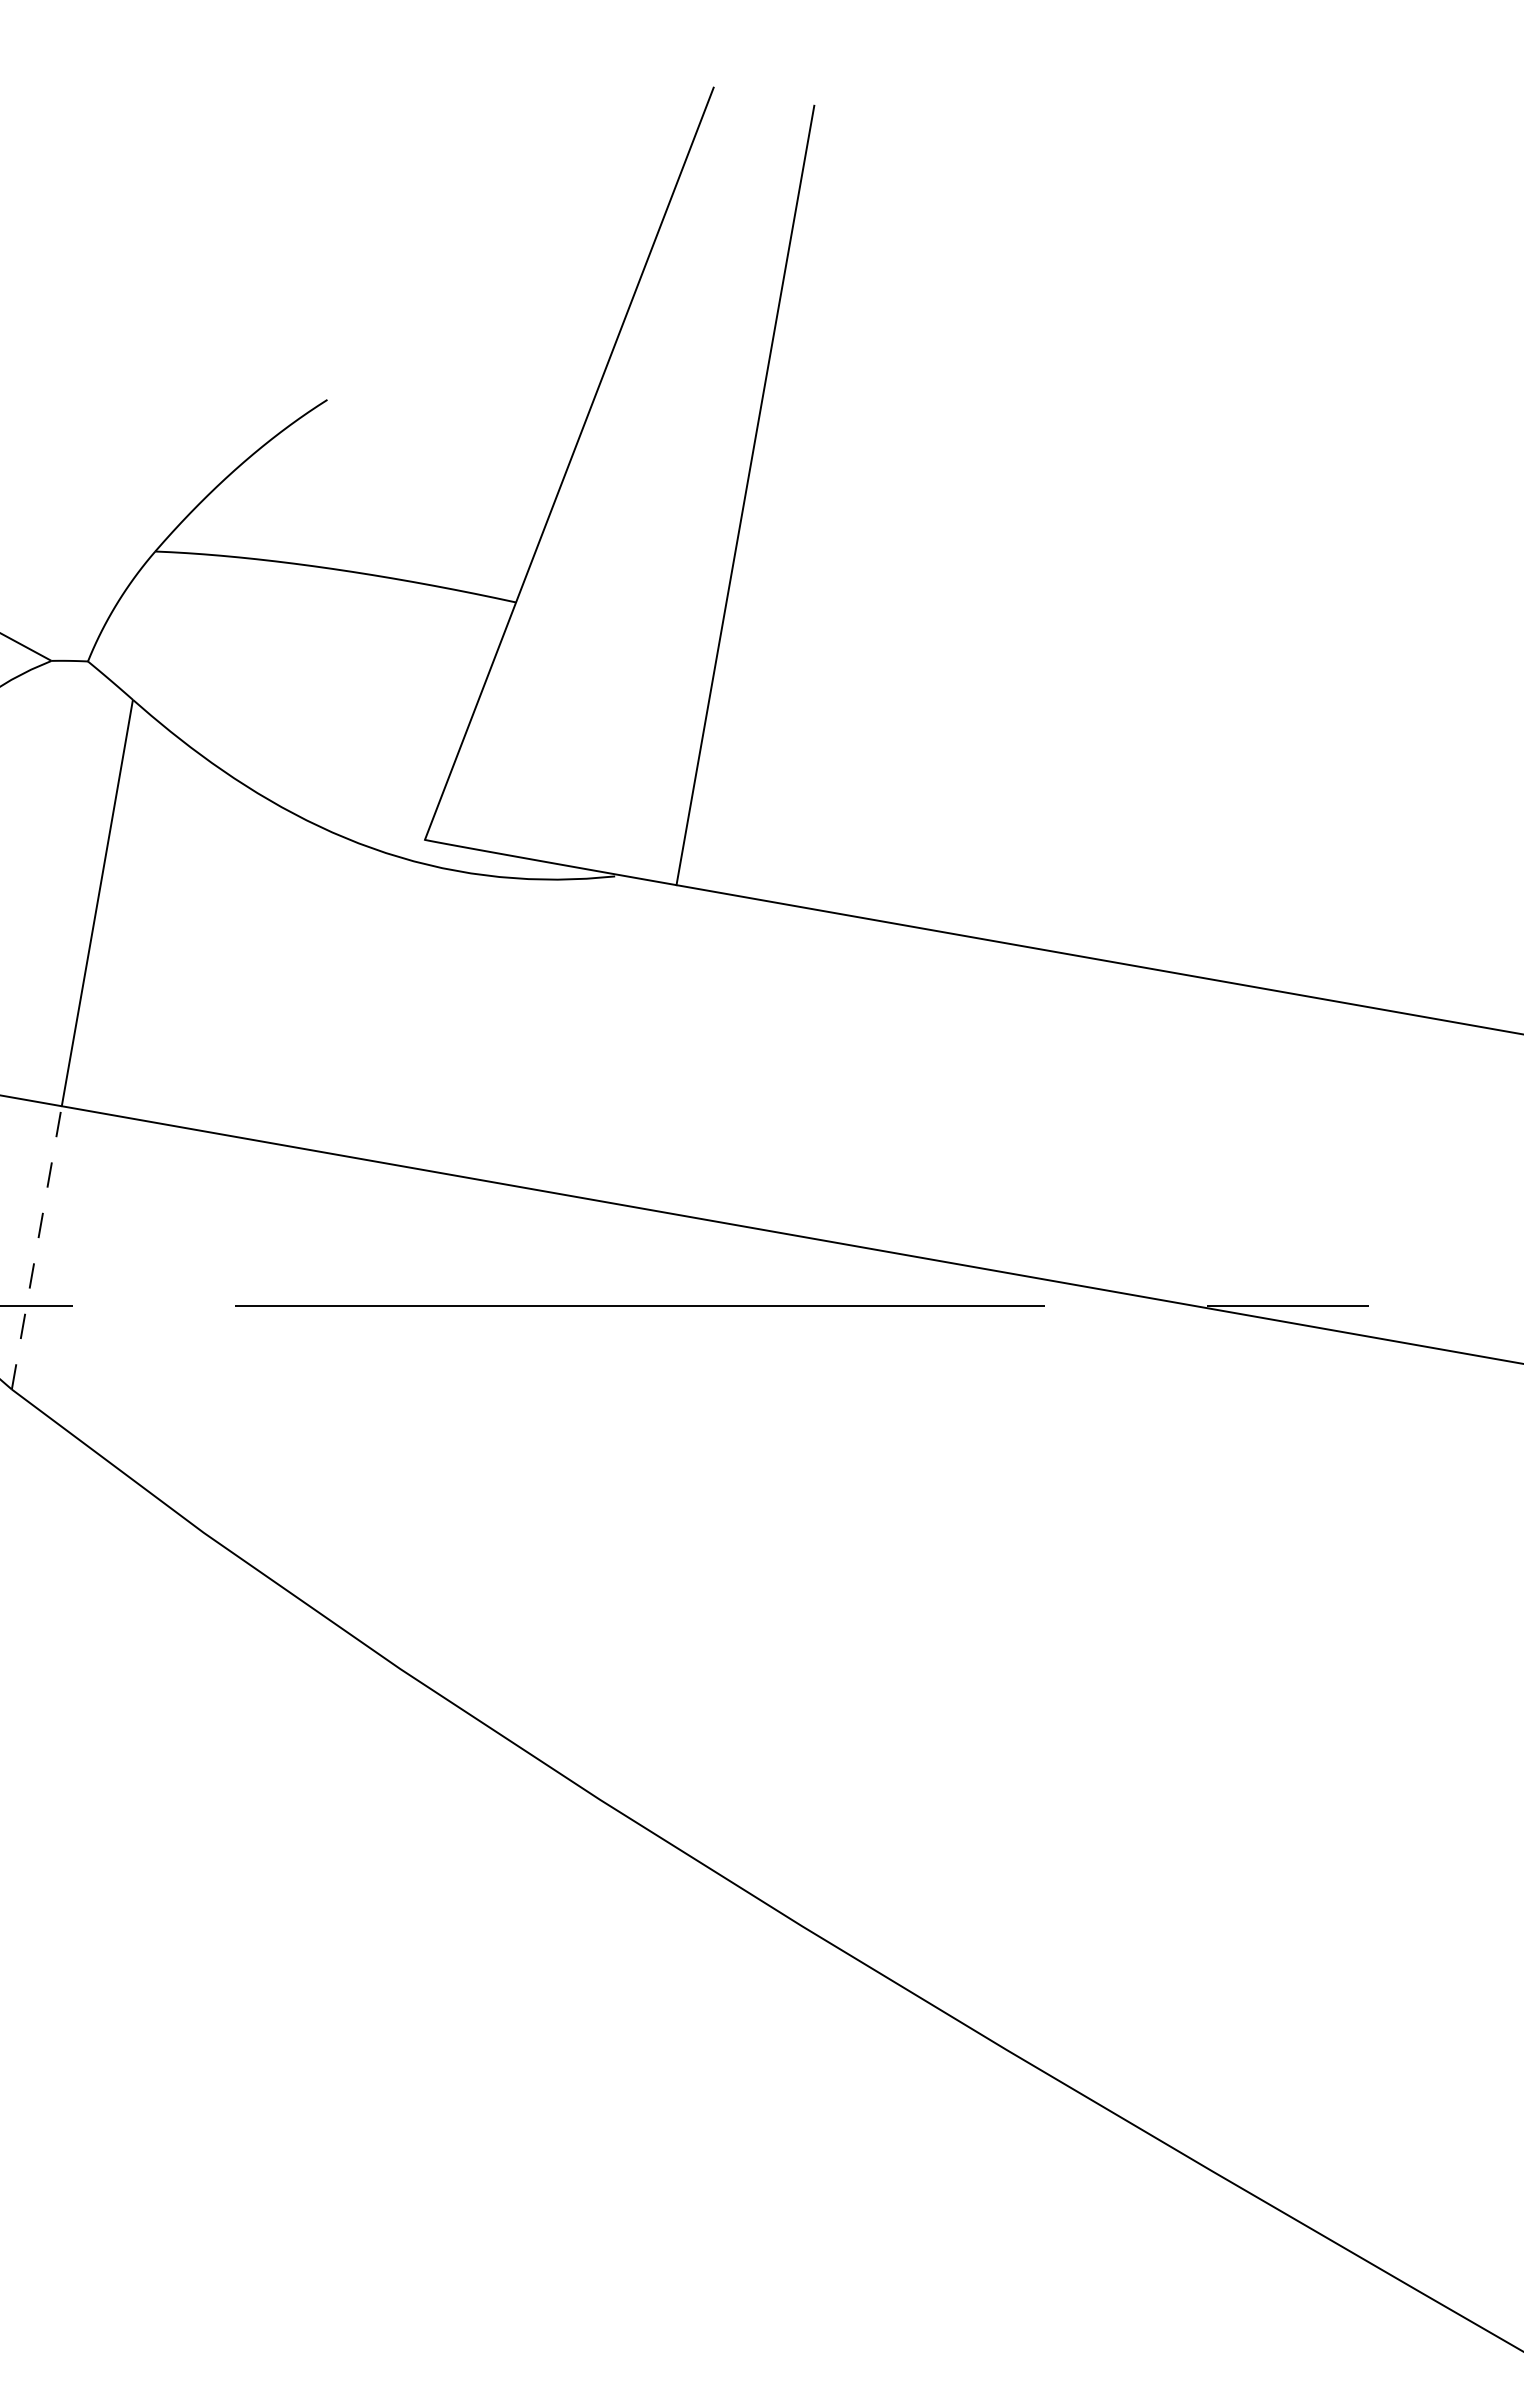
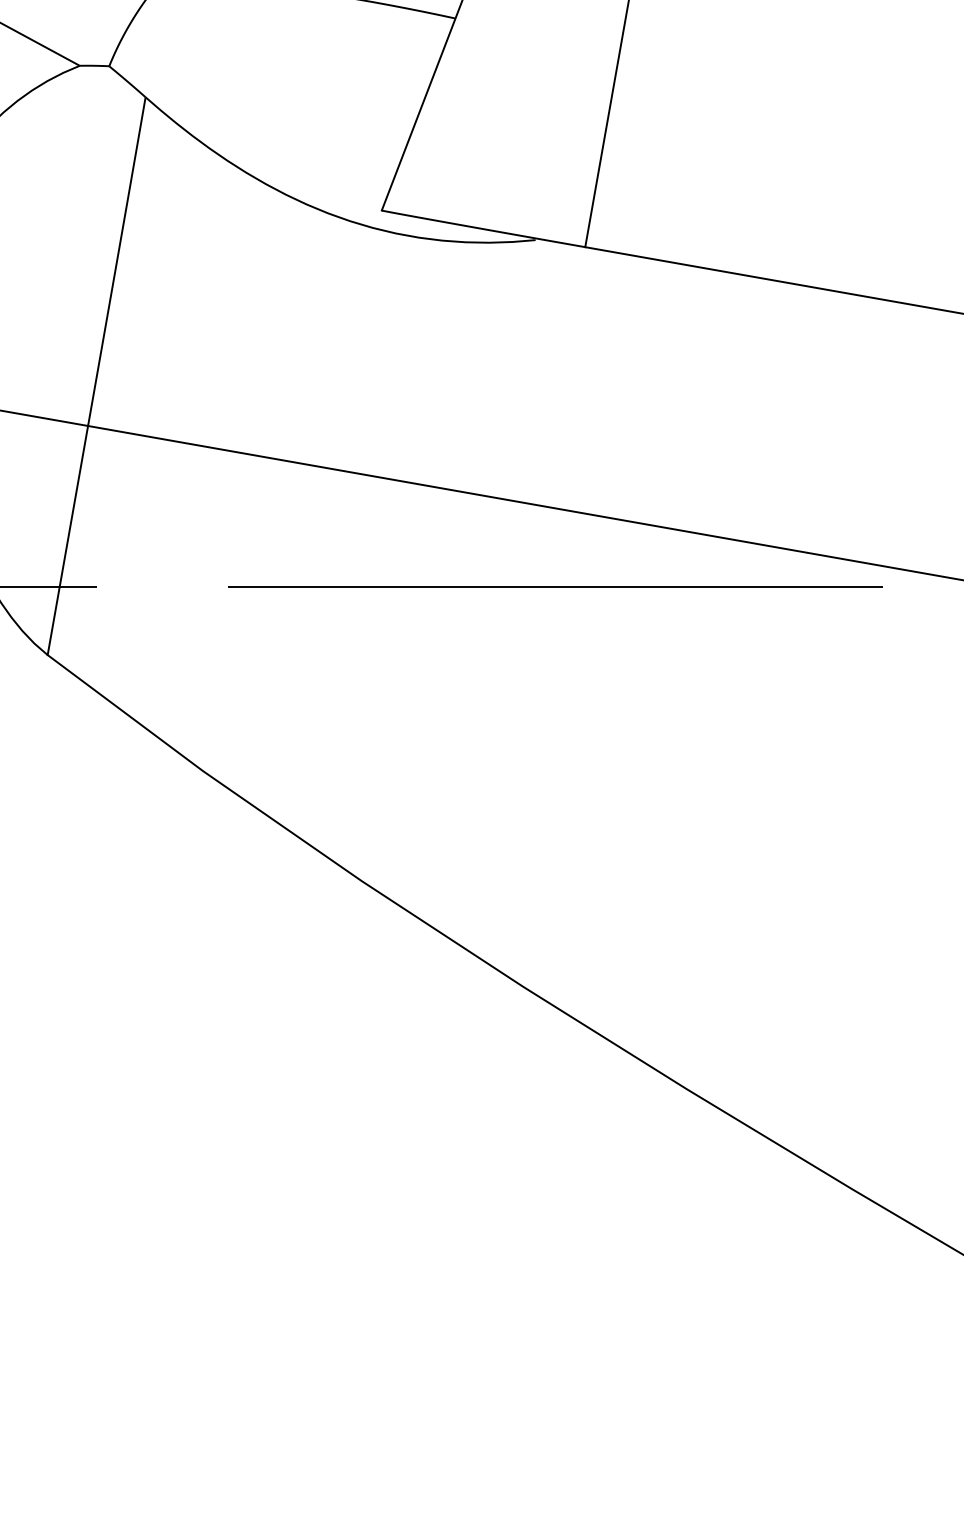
line: (36, 1247) -> (67, 540), dashed -> solid

